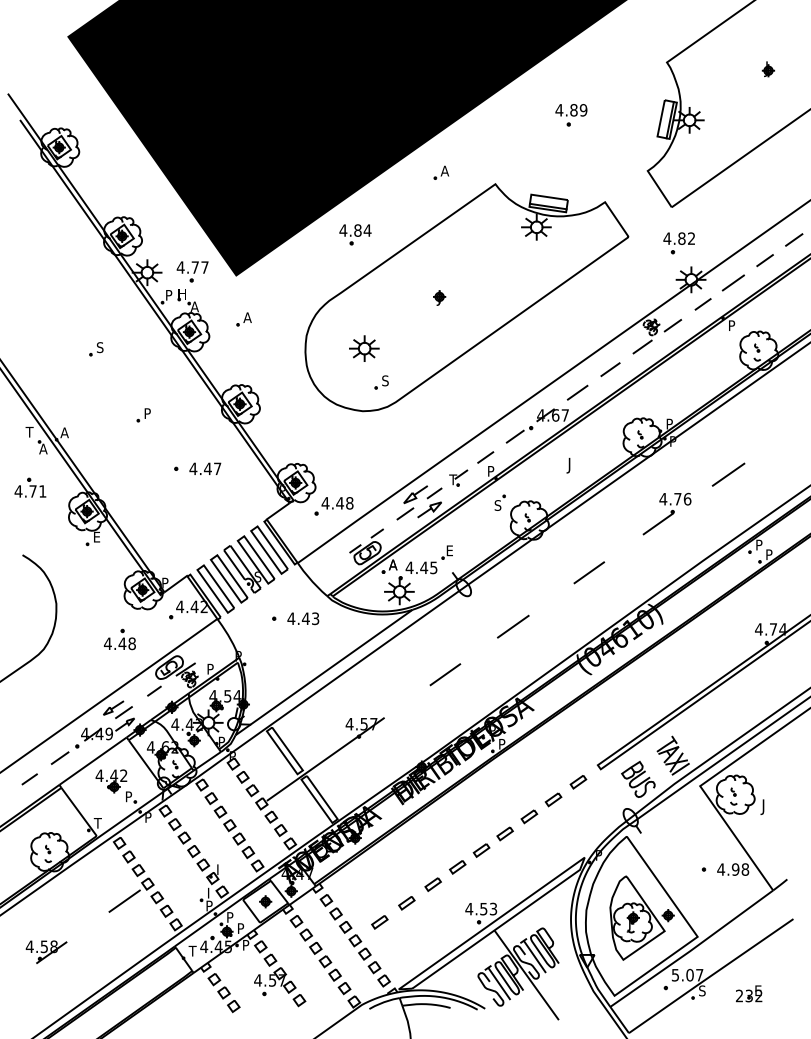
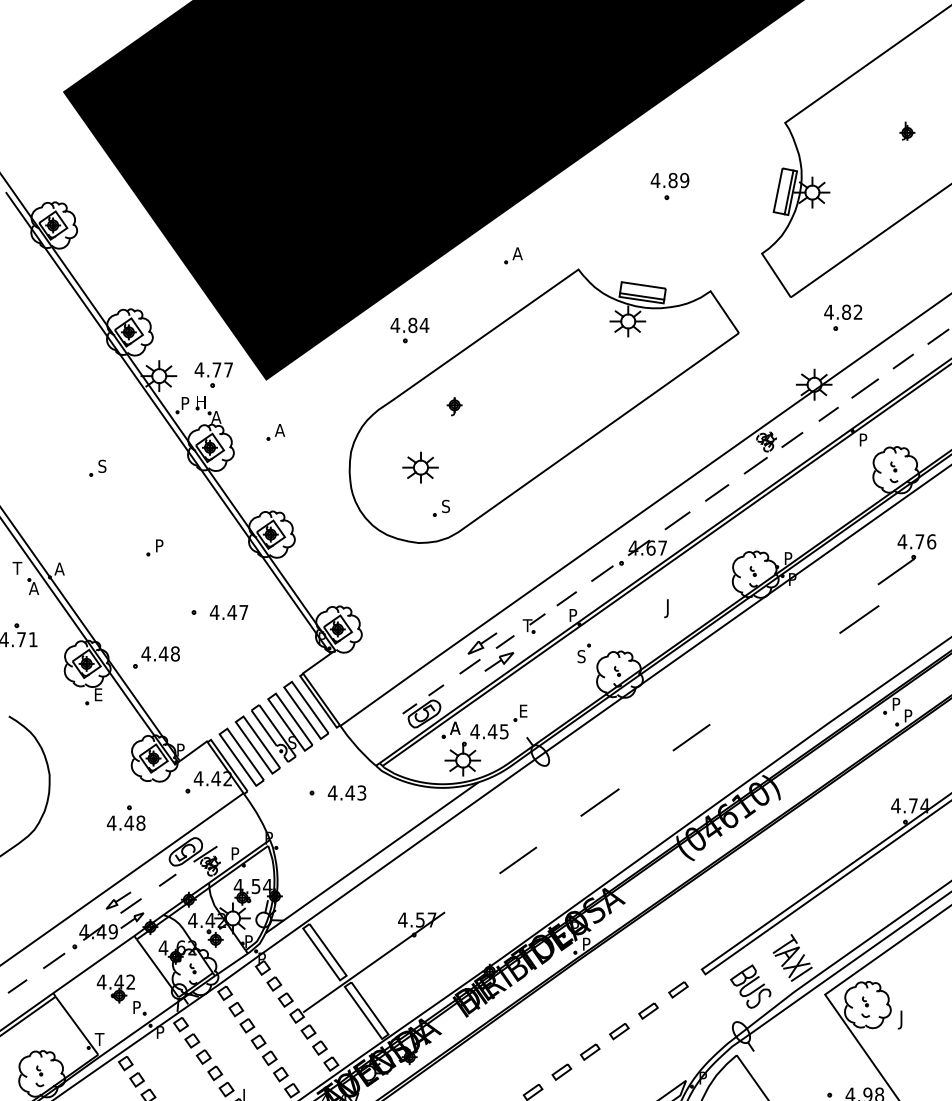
part: (678, 243) -> (842, 318), moved
part: (439, 297) -> (454, 406), moved
part: (333, 506) -> (155, 657), moved
part: (666, 513) -> (906, 559), moved

